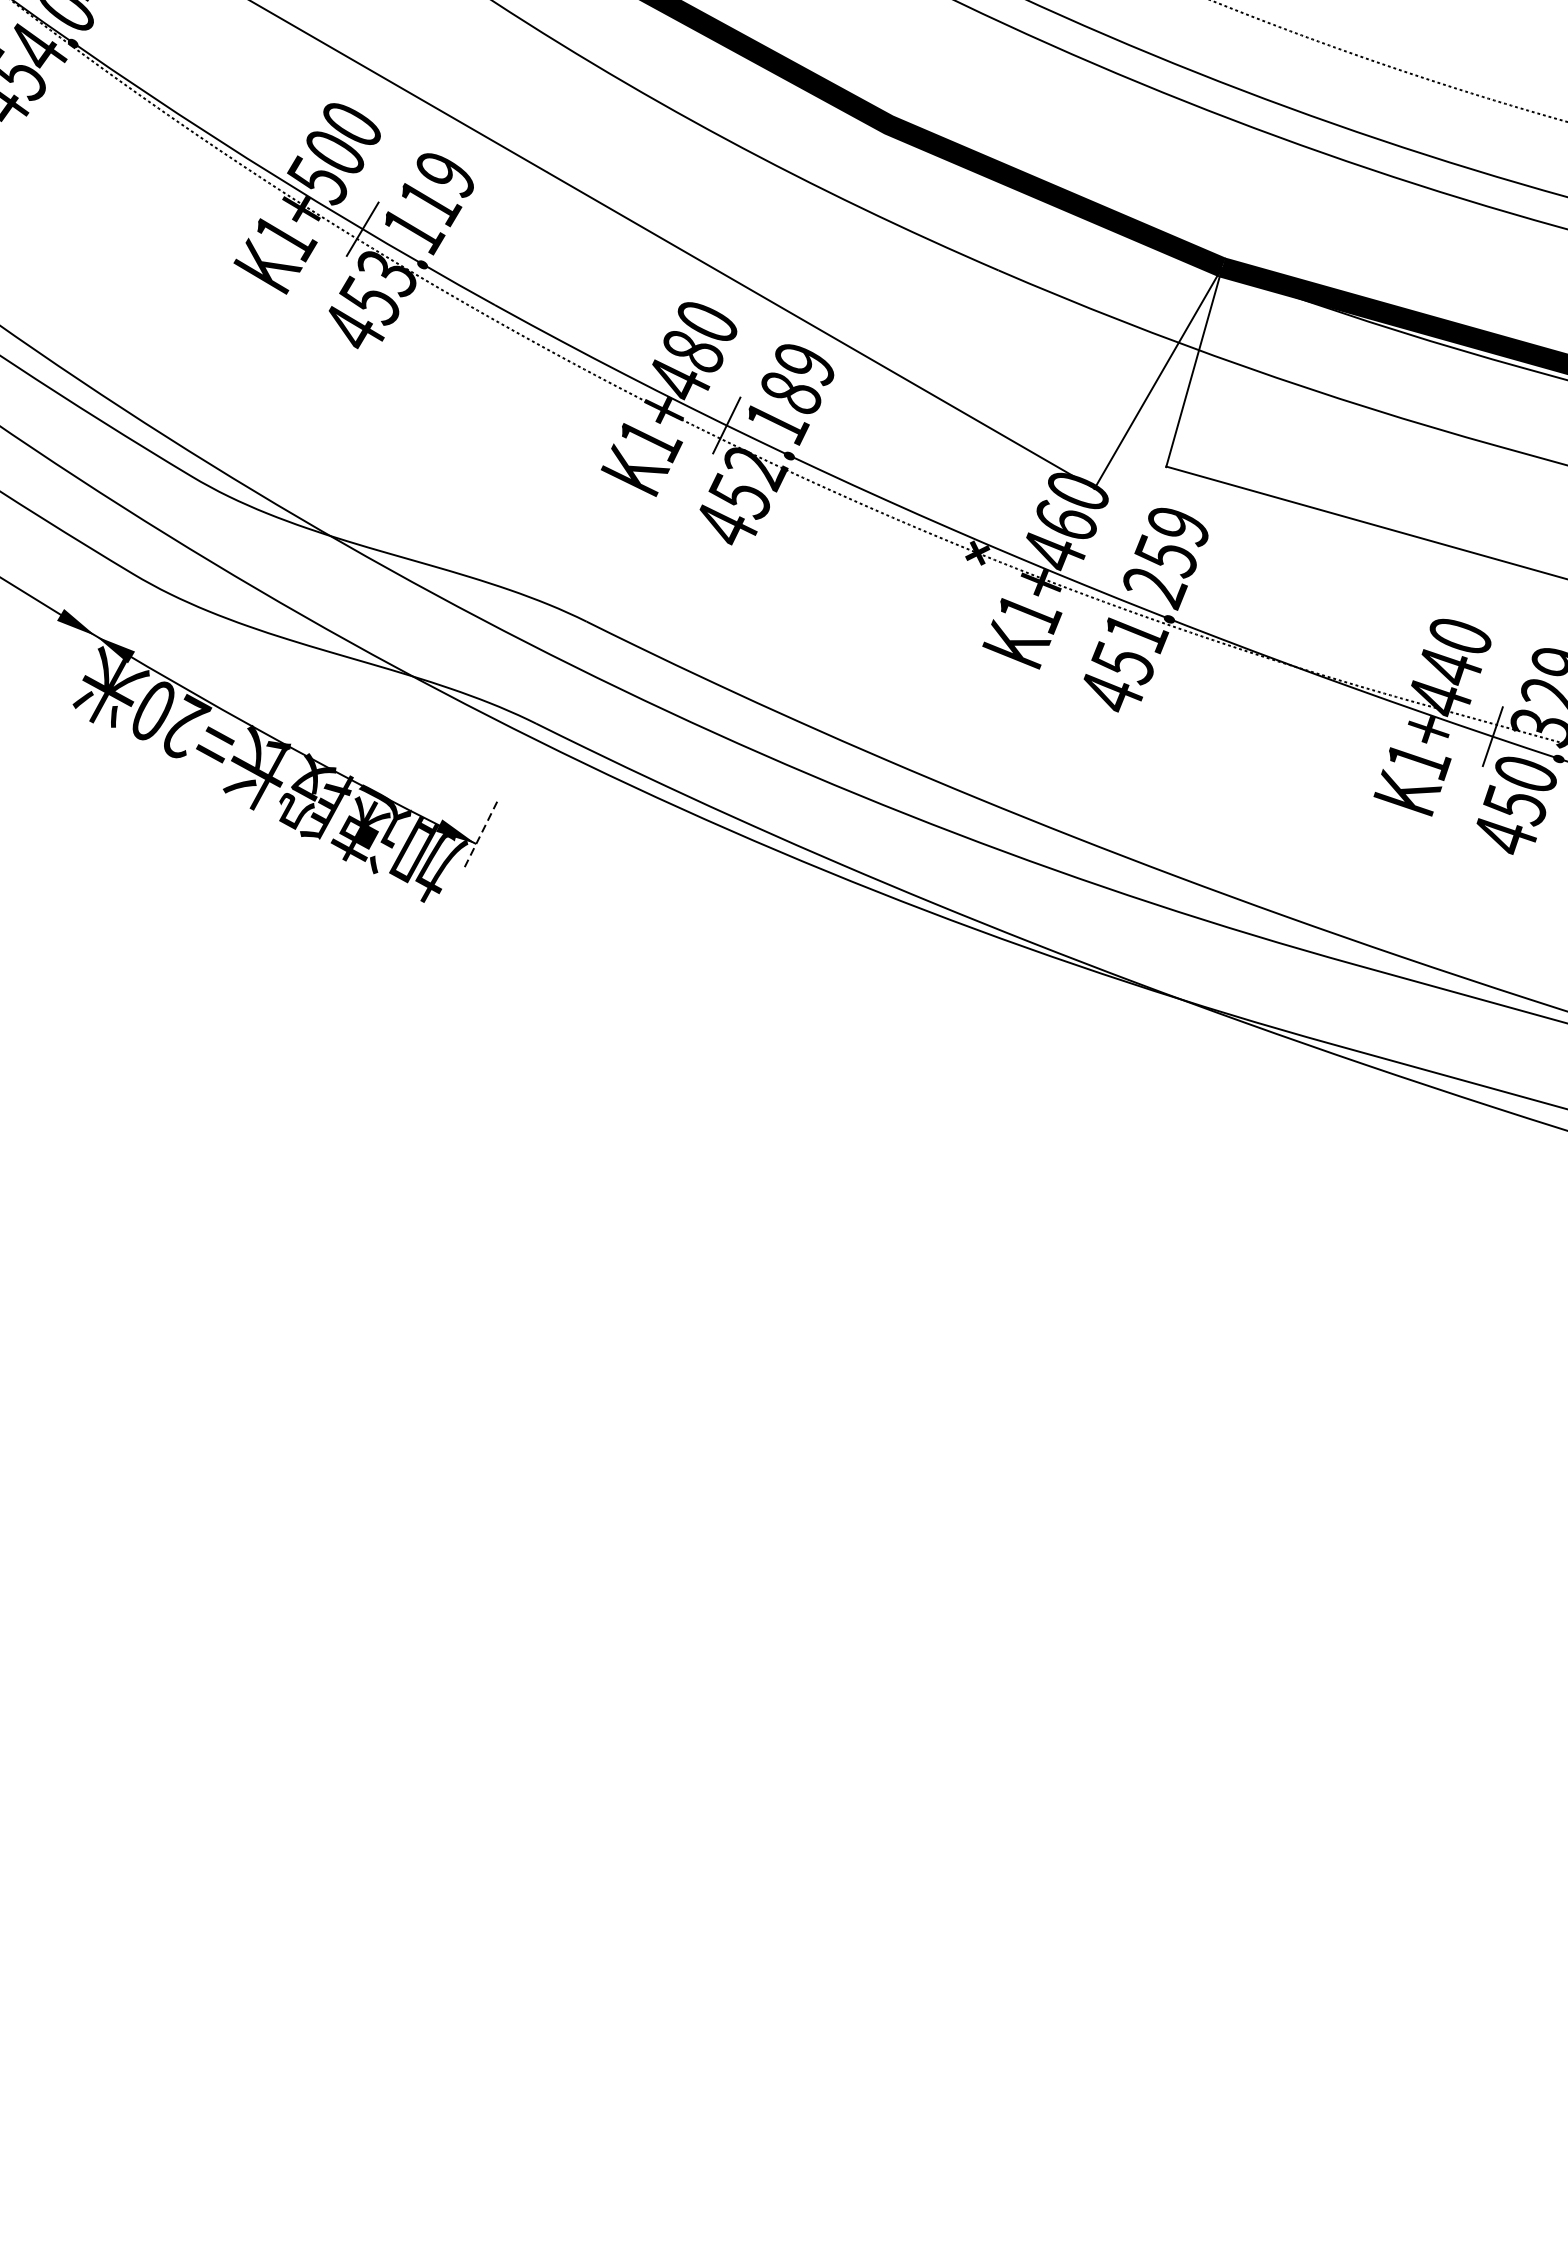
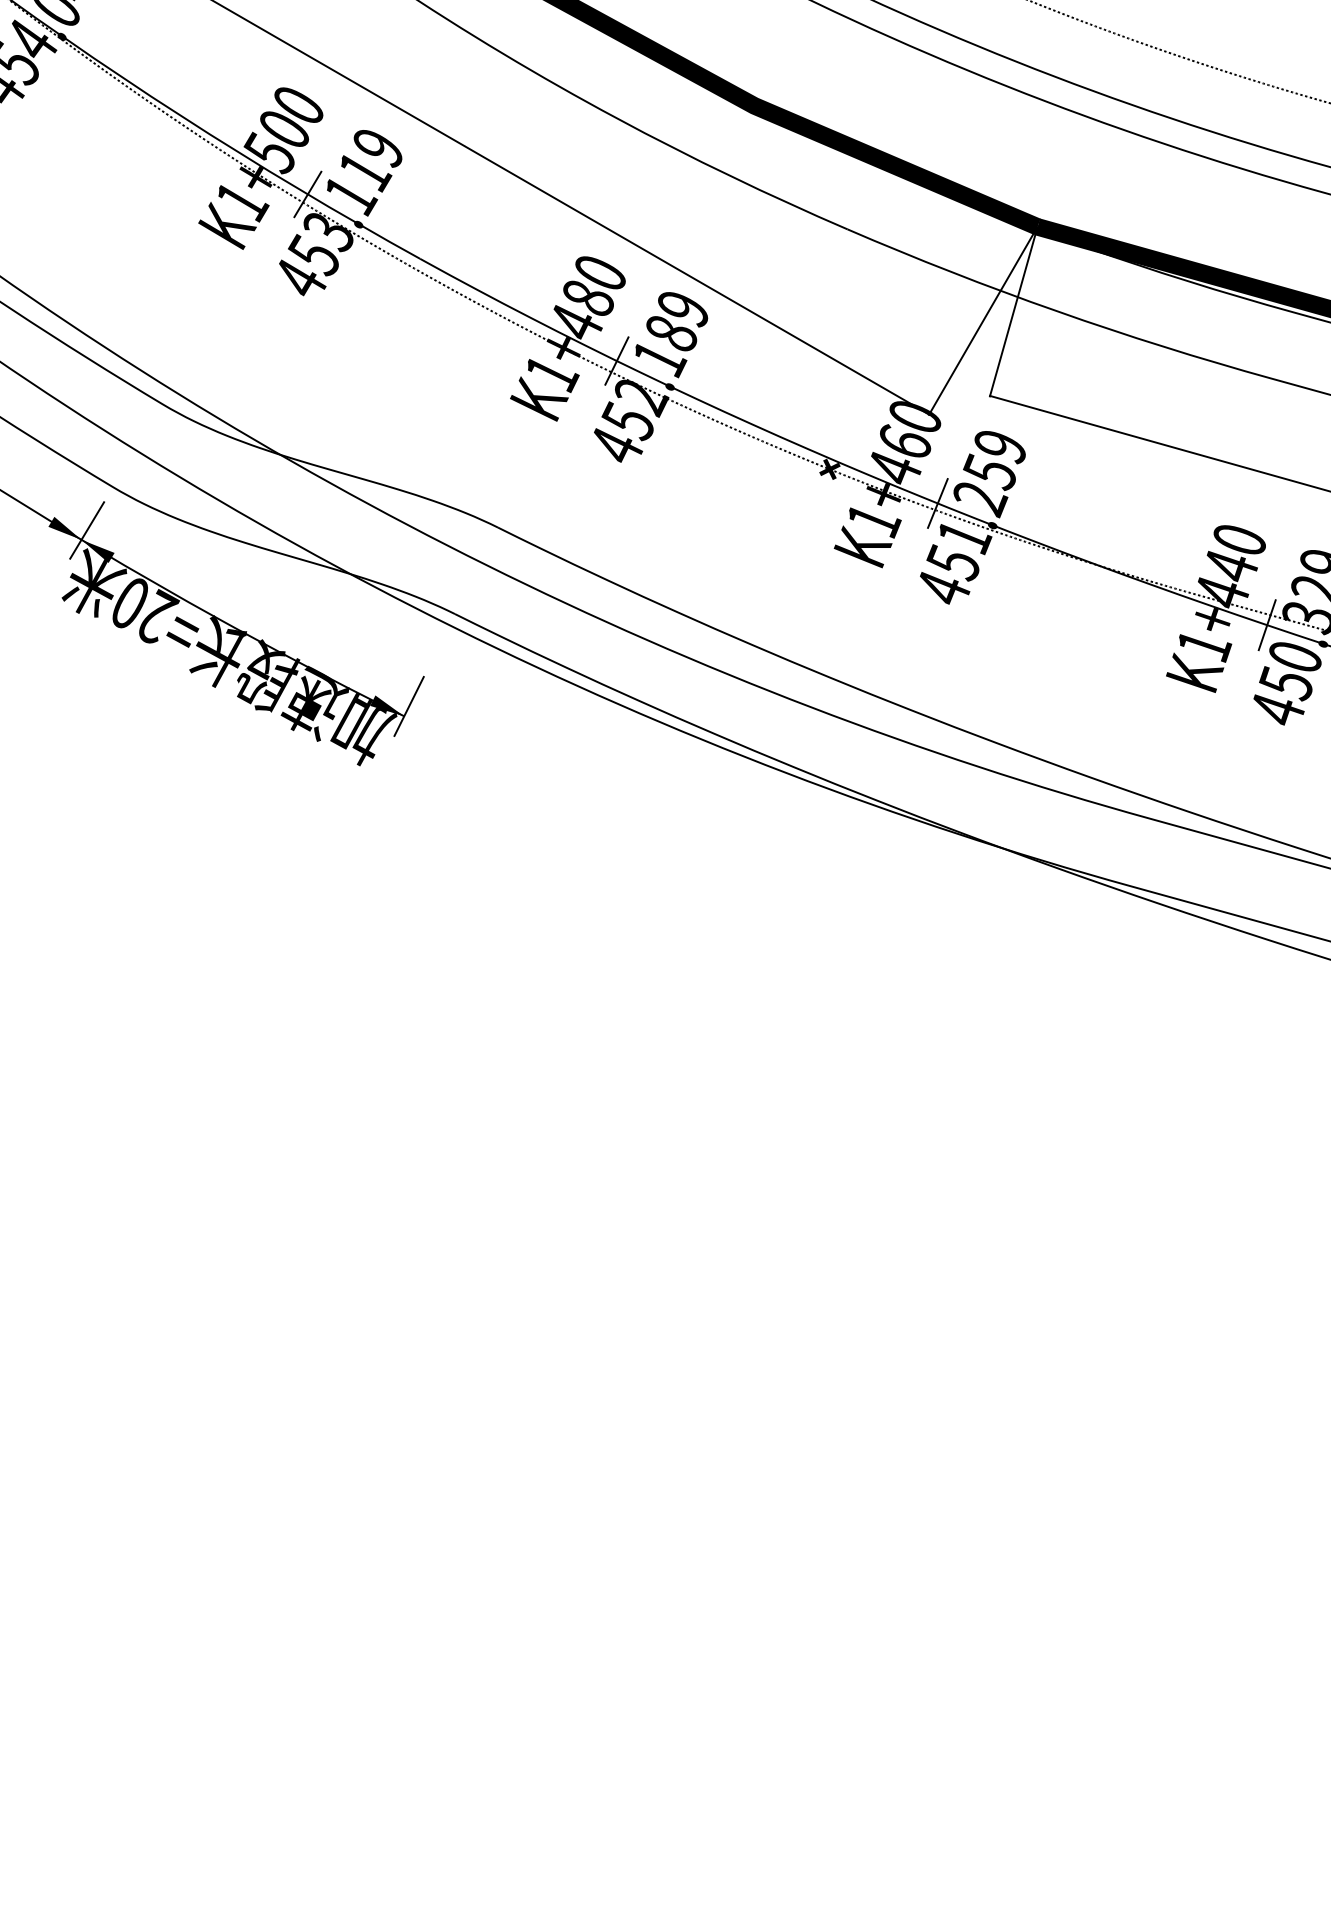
line: (1104, 593) -> (937, 503), added
line: (103, 625) -> (87, 530), added
line: (482, 832) -> (409, 706), dashed -> solid

